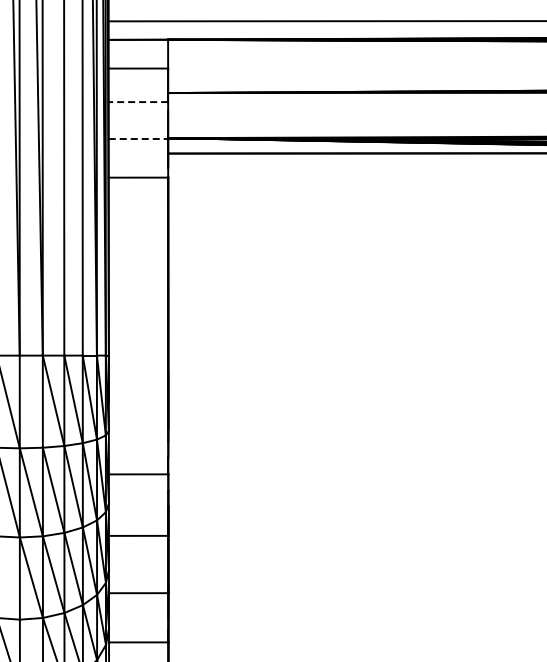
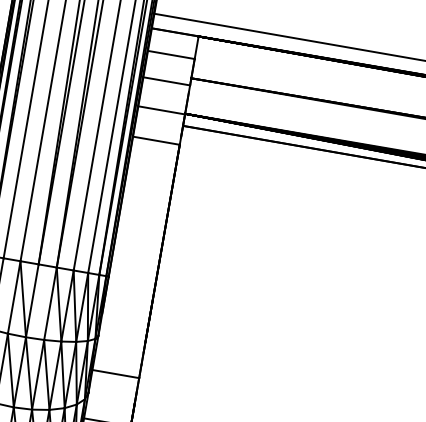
line: (138, 102) -> (166, 81), dashed -> solid
line: (138, 139) -> (161, 110), dashed -> solid

